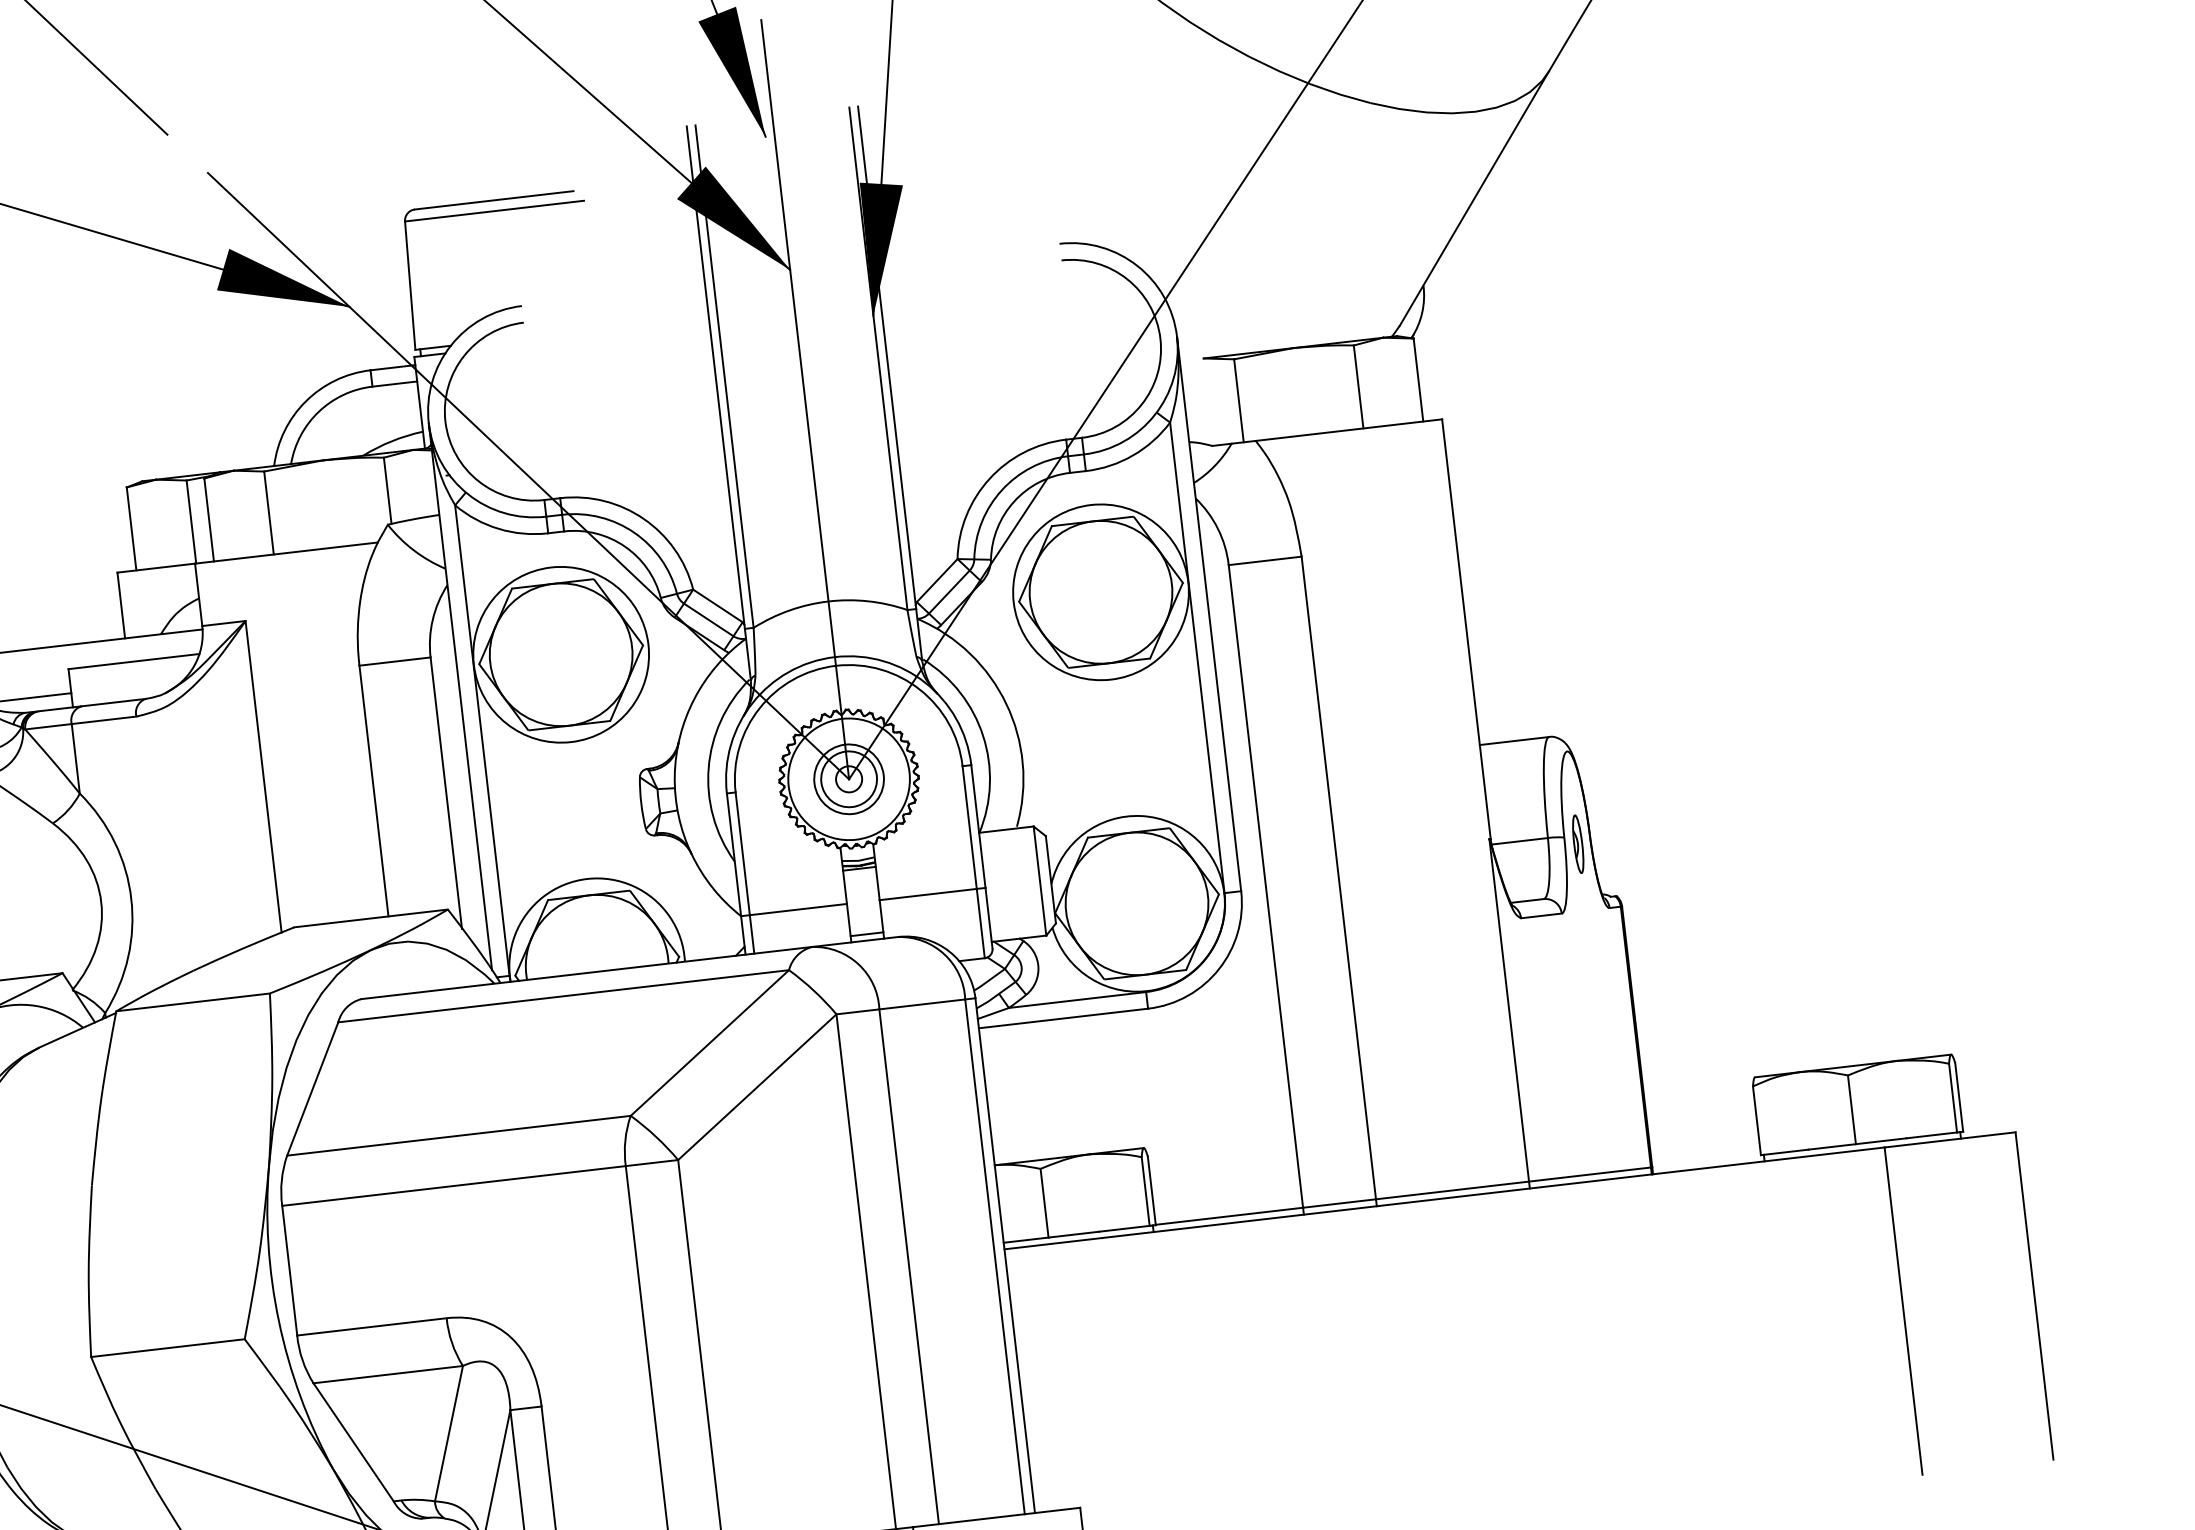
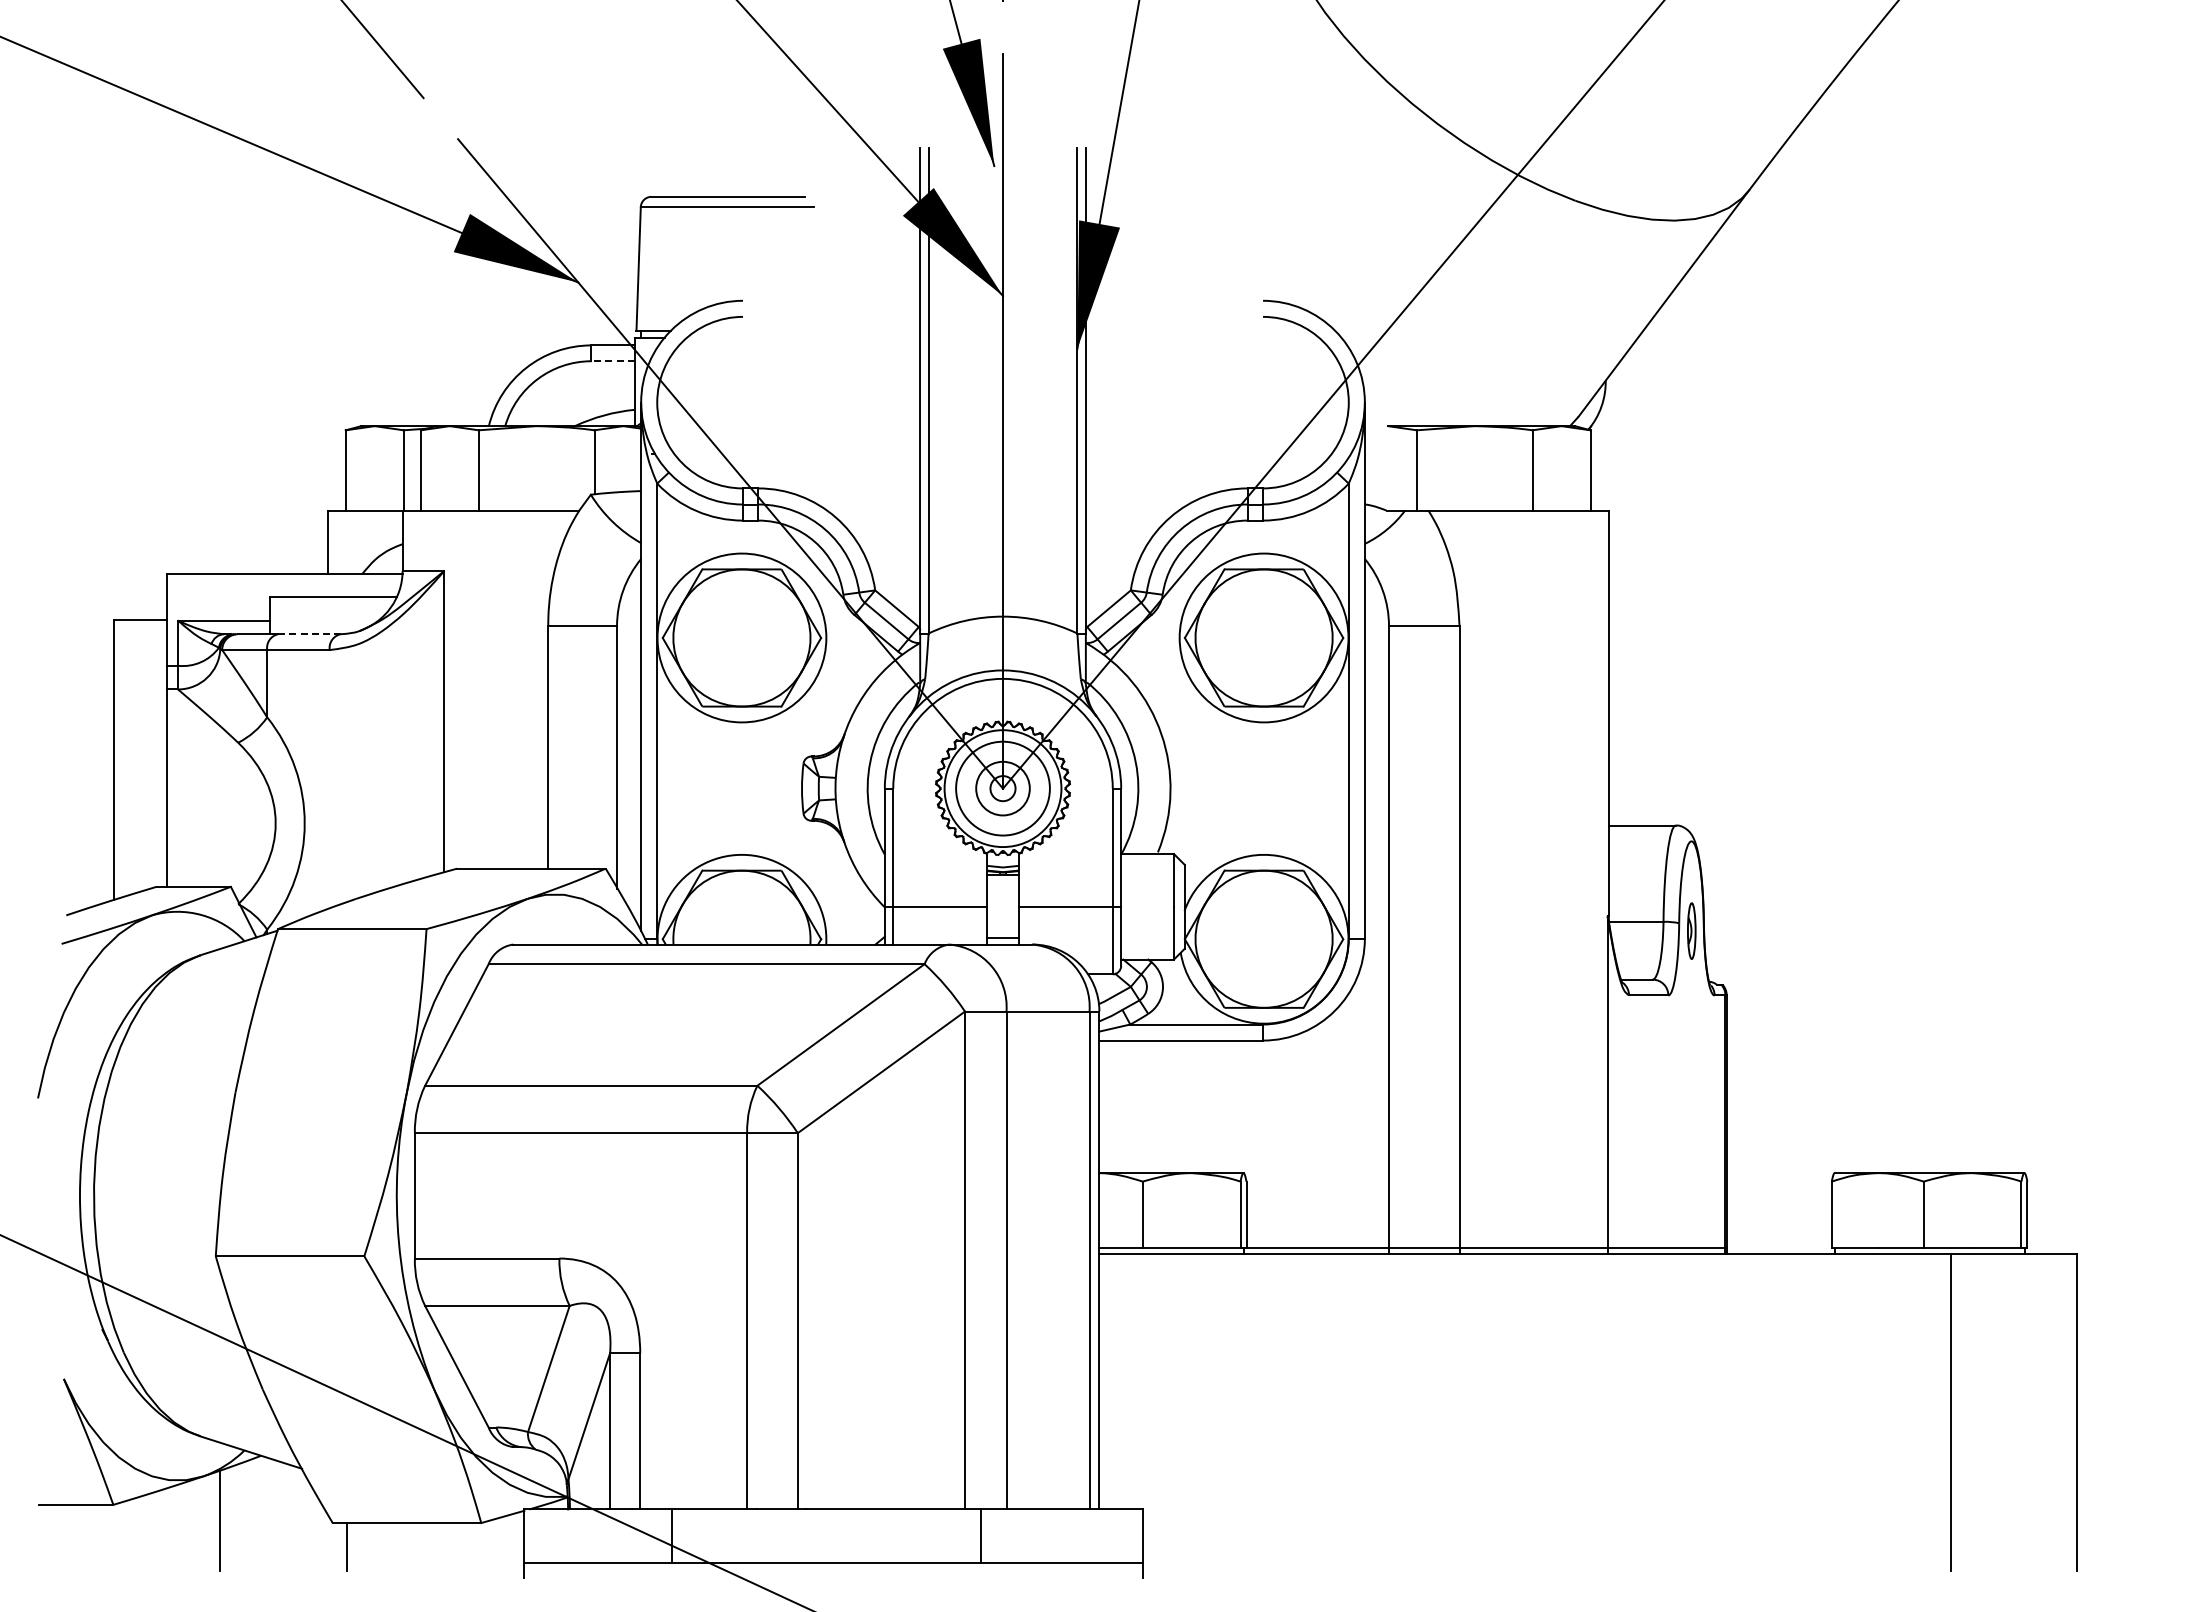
line: (395, 384) -> (613, 361), solid -> dashed
line: (113, 702) -> (309, 634), solid -> dashed
circle: (848, 779) -> (1002, 788), size x1.4

